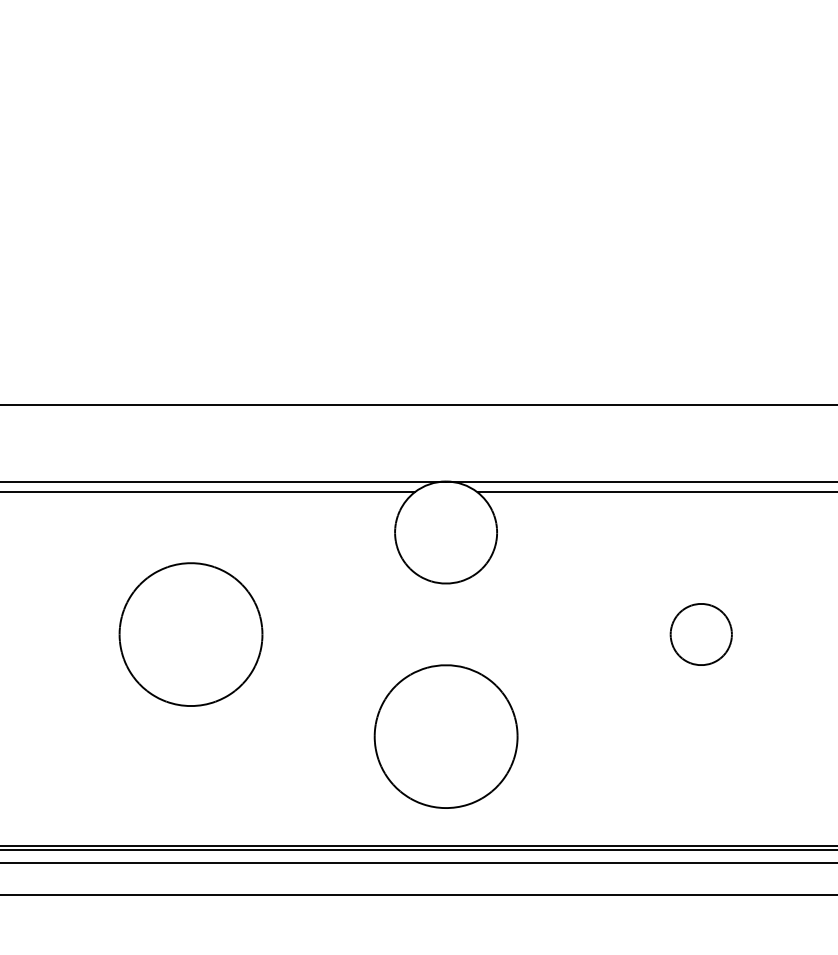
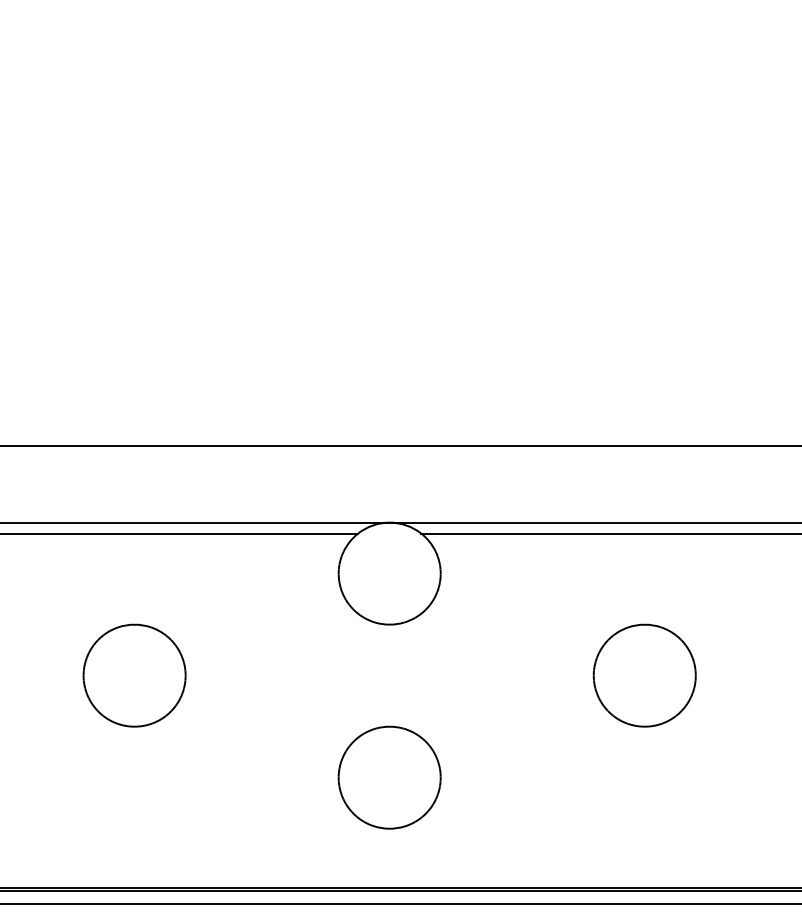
part: (190, 634) -> (134, 675), size x0.71
part: (701, 634) -> (645, 675), size x1.67
part: (445, 736) -> (389, 777), size x0.71

